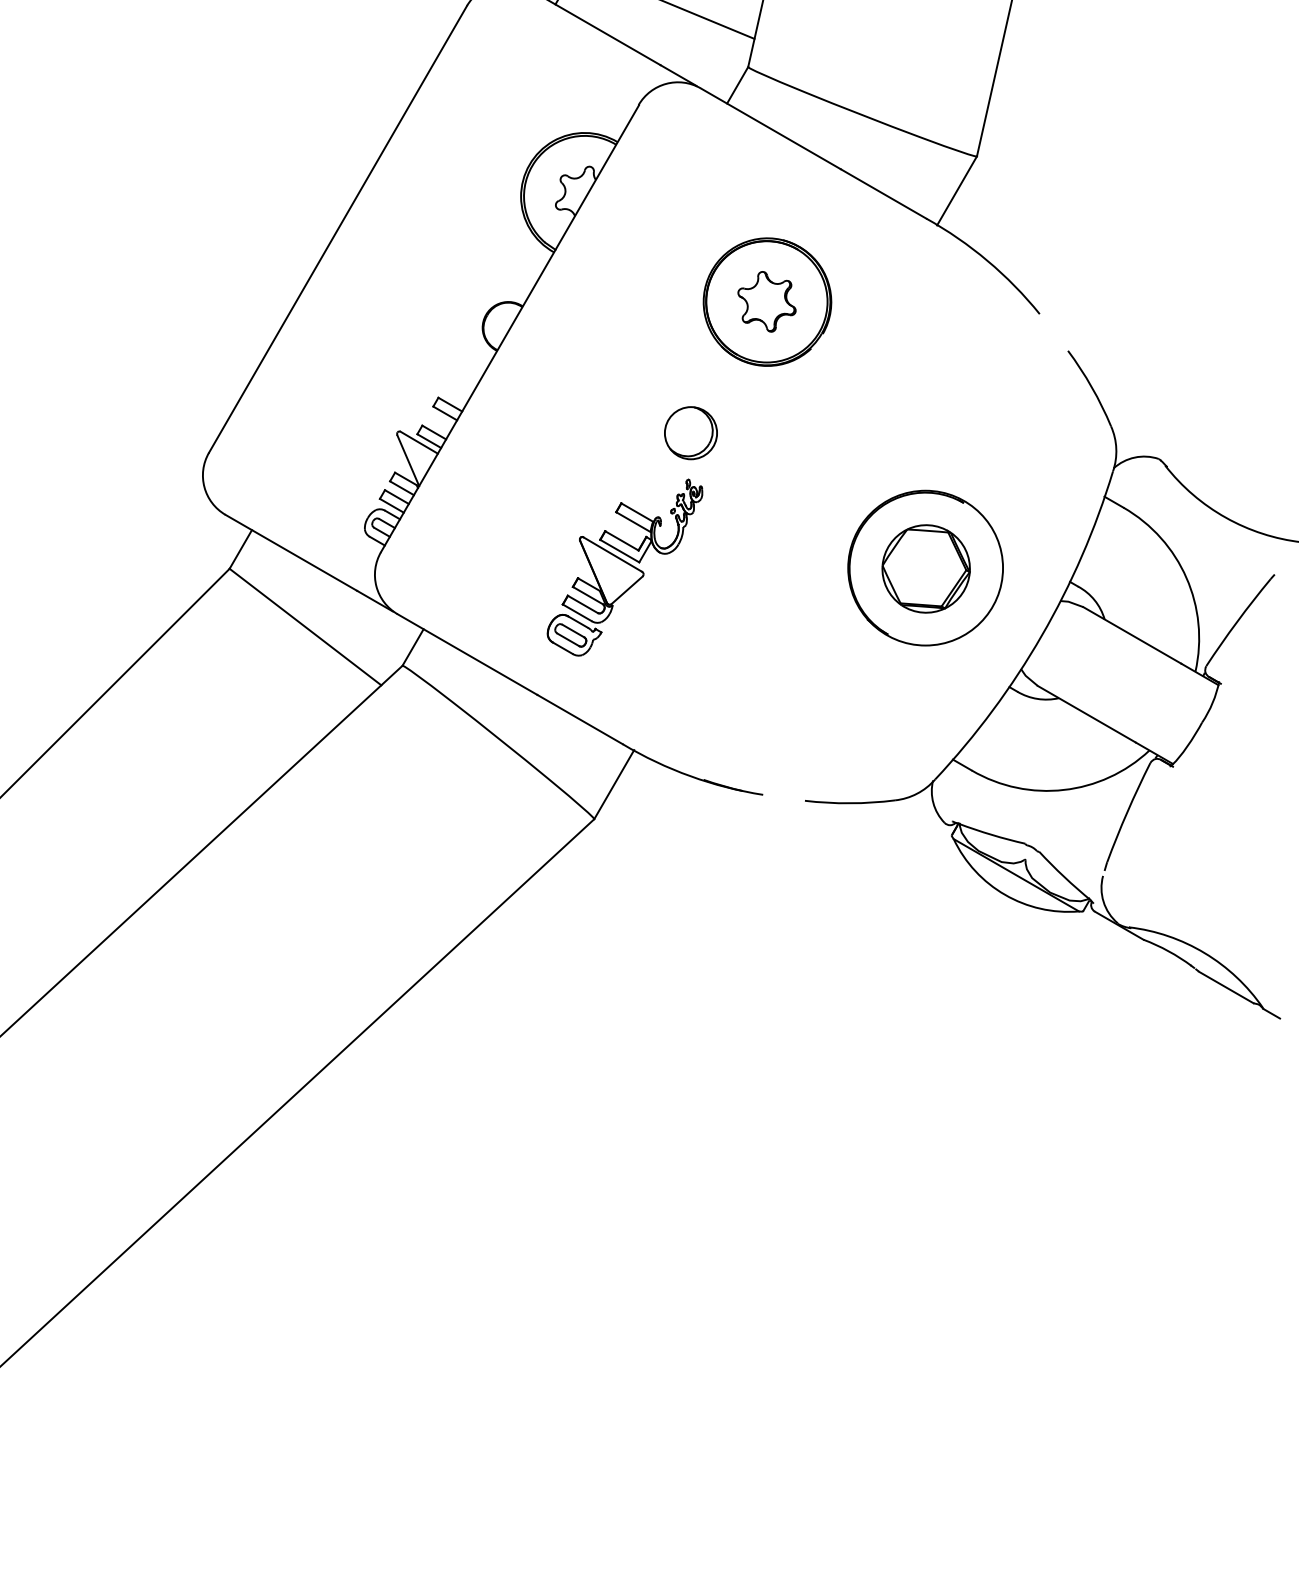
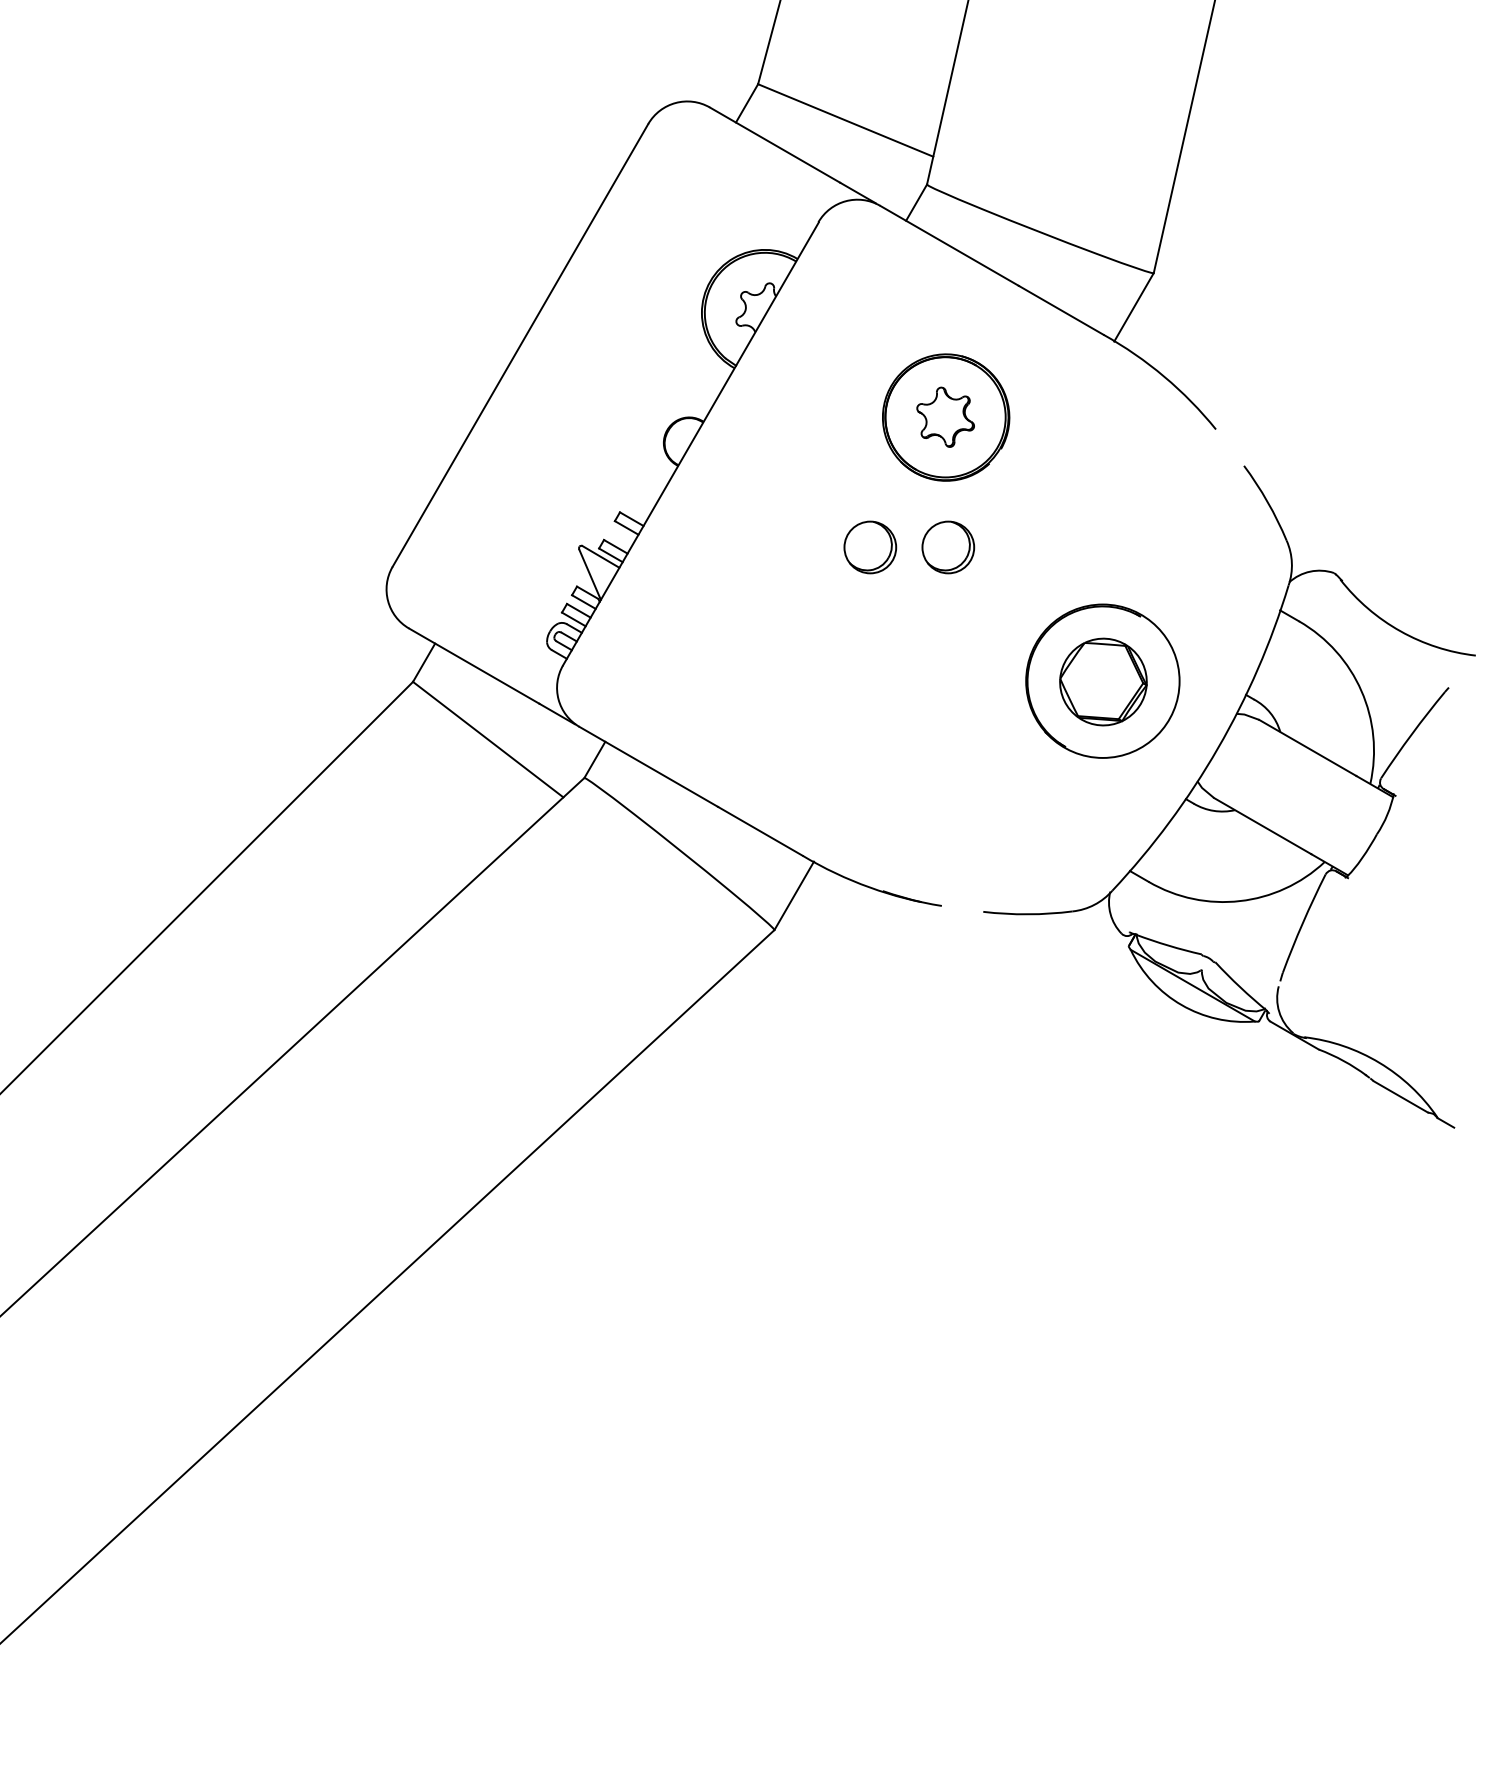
part: (769, 433) -> (948, 547), added
part: (624, 567) -> (804, 680), removed

